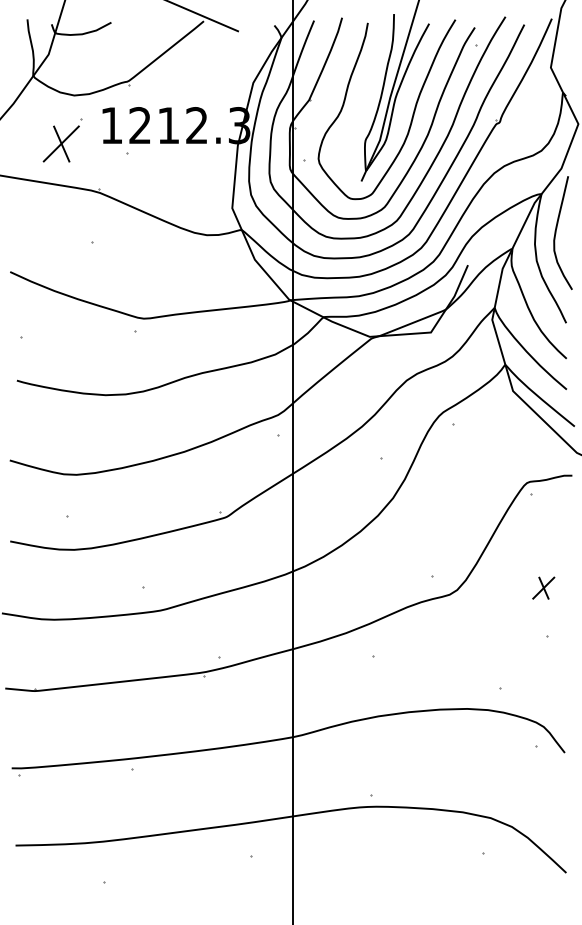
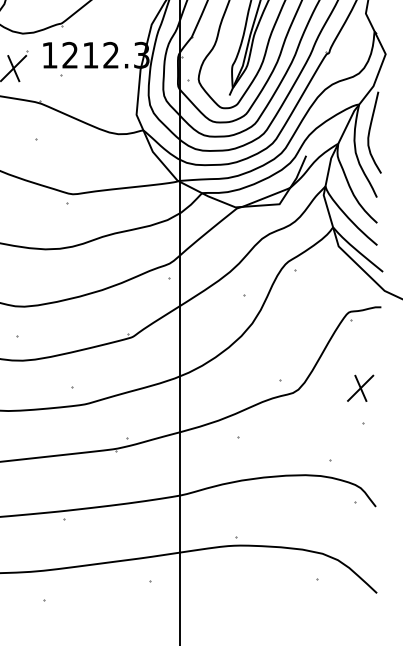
part: (543, 587) -> (360, 387), size x1.67

